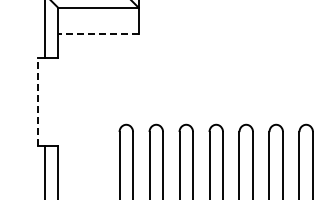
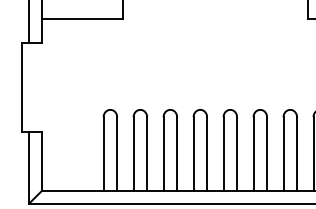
line: (97, 34) -> (81, 19), dashed -> solid
line: (38, 101) -> (22, 86), dashed -> solid

